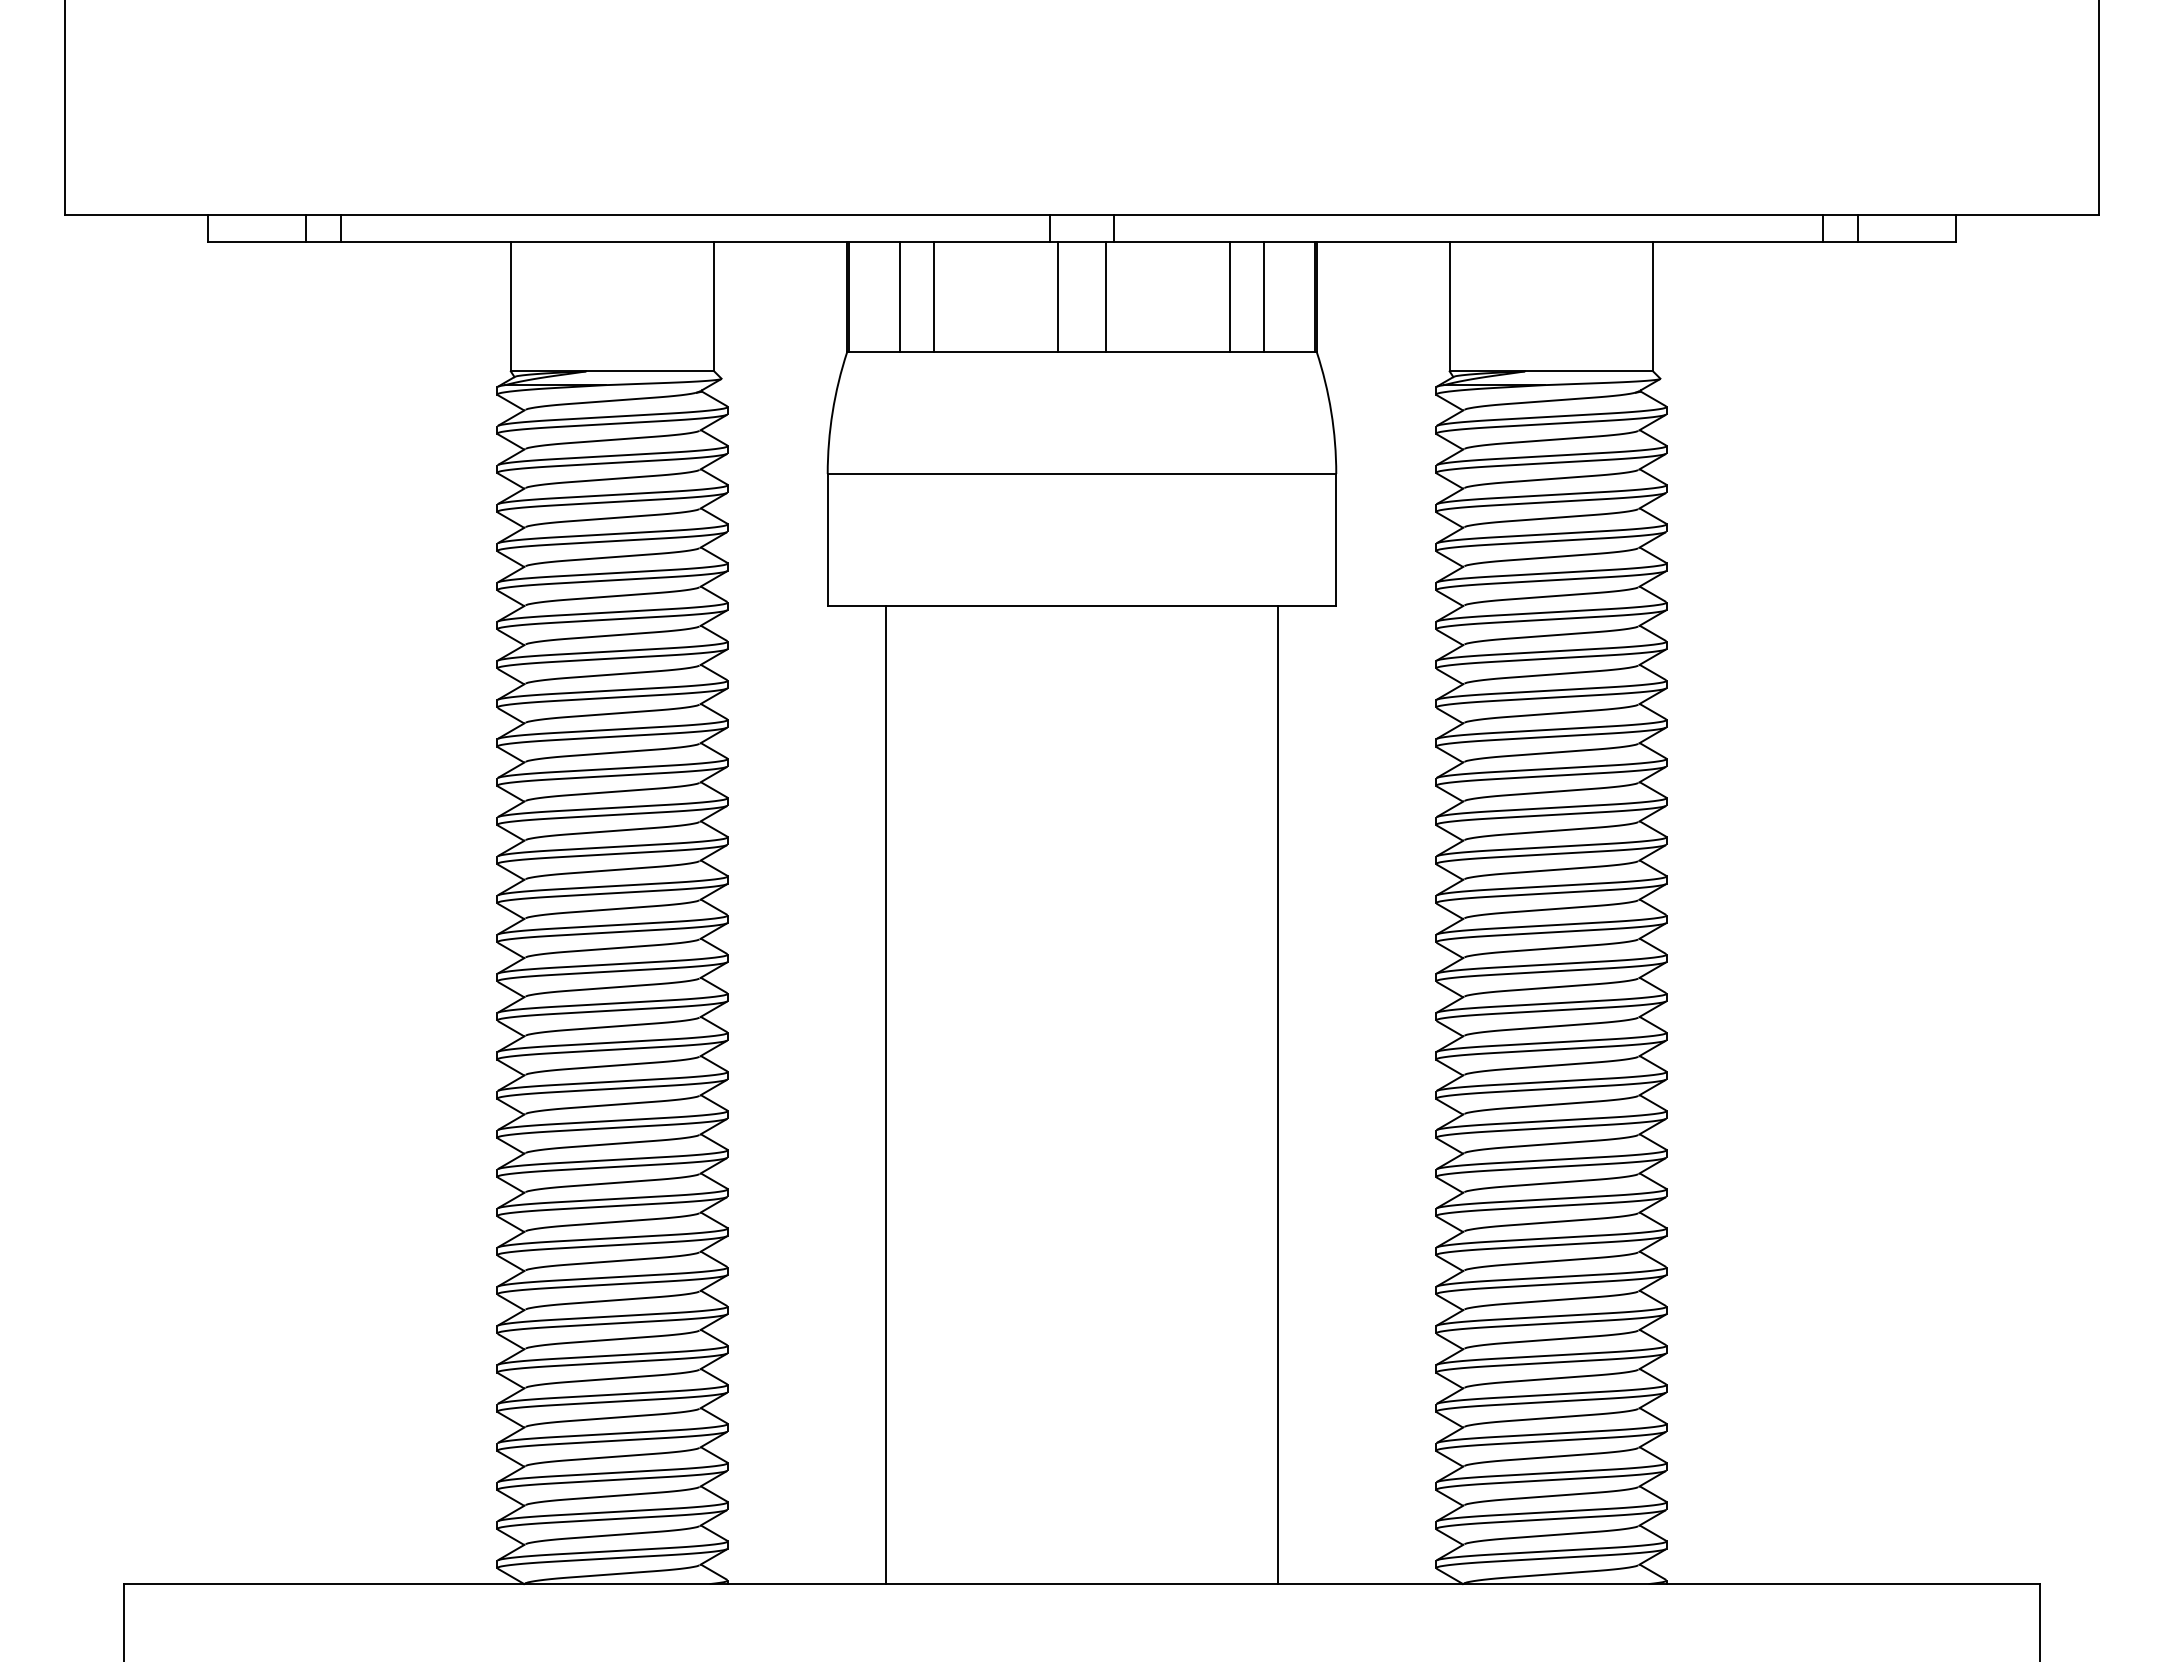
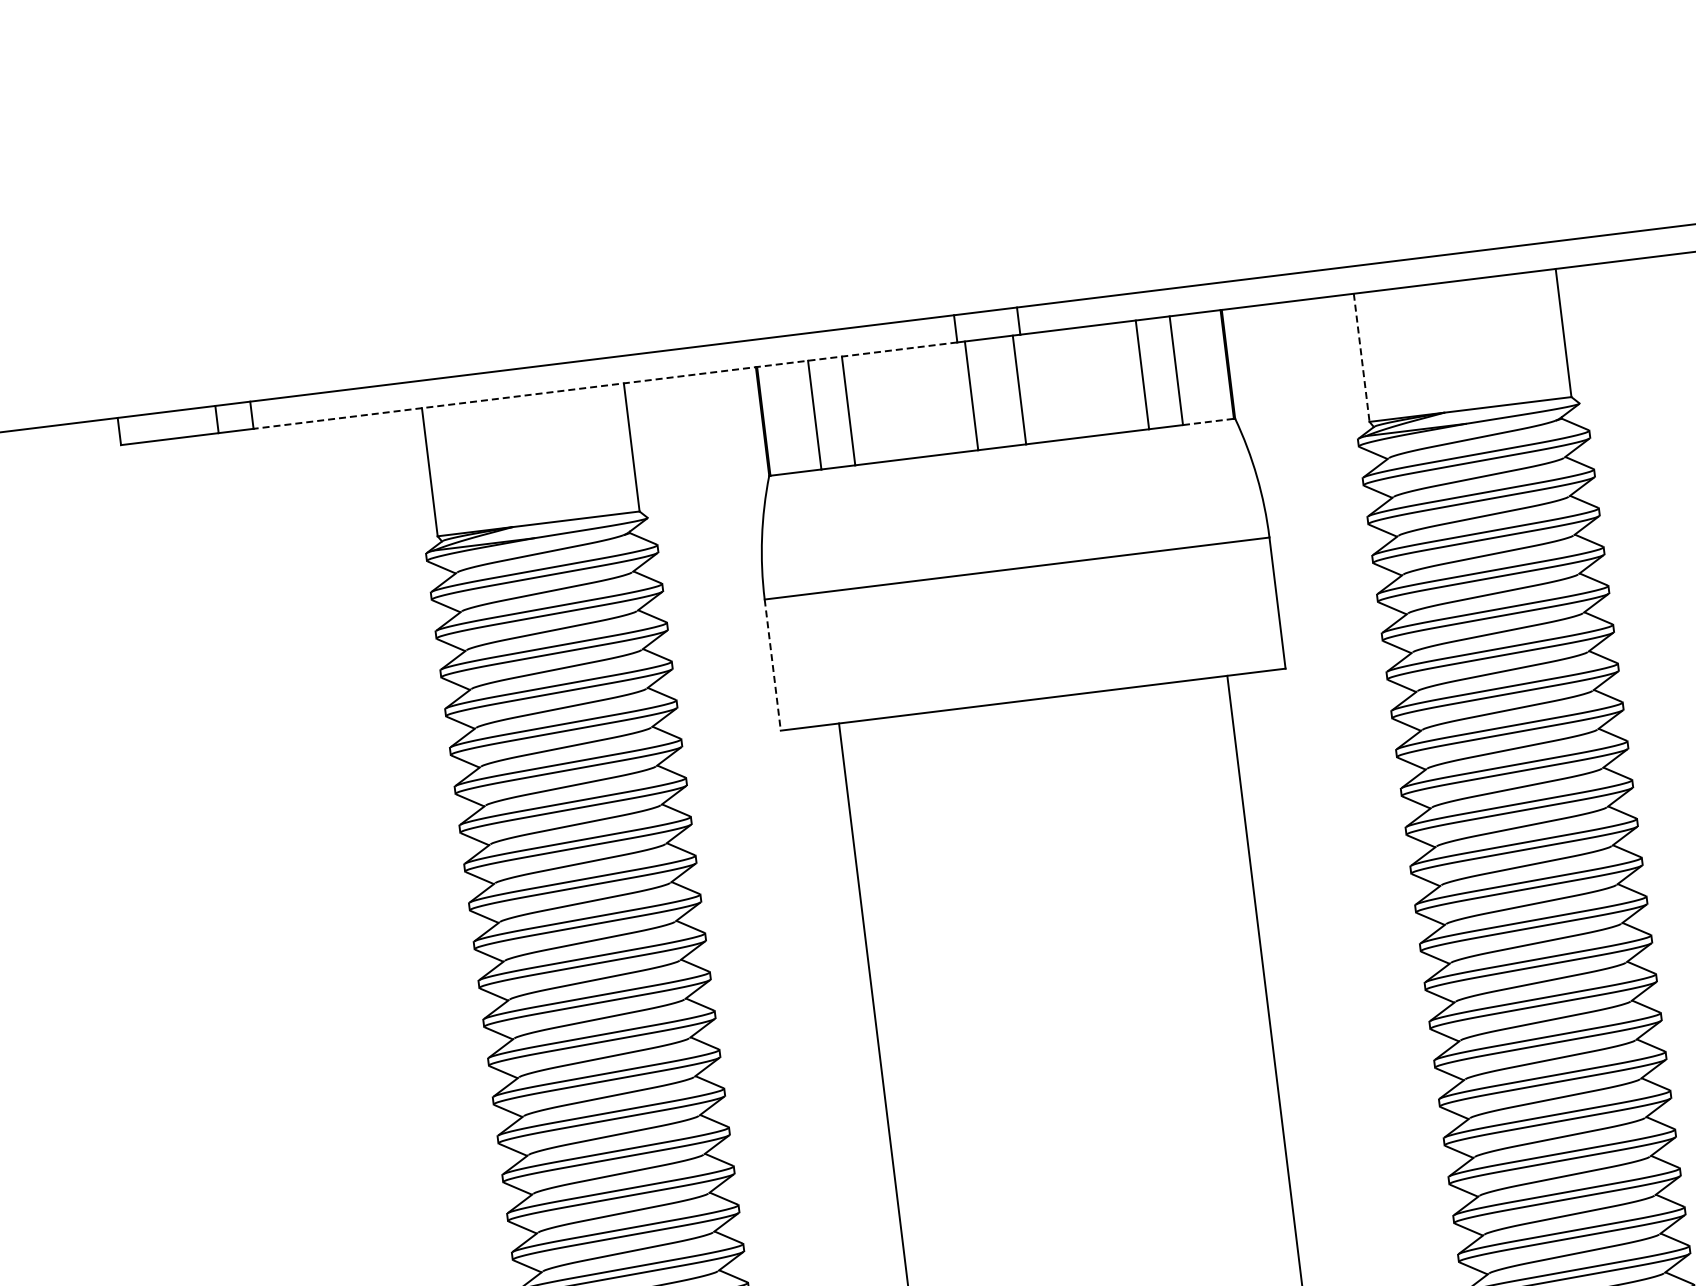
line: (695, 242) -> (605, 385), solid -> dashed
line: (1449, 306) -> (1361, 357), solid -> dashed
line: (1289, 351) -> (1208, 421), solid -> dashed
line: (827, 540) -> (772, 665), solid -> dashed

